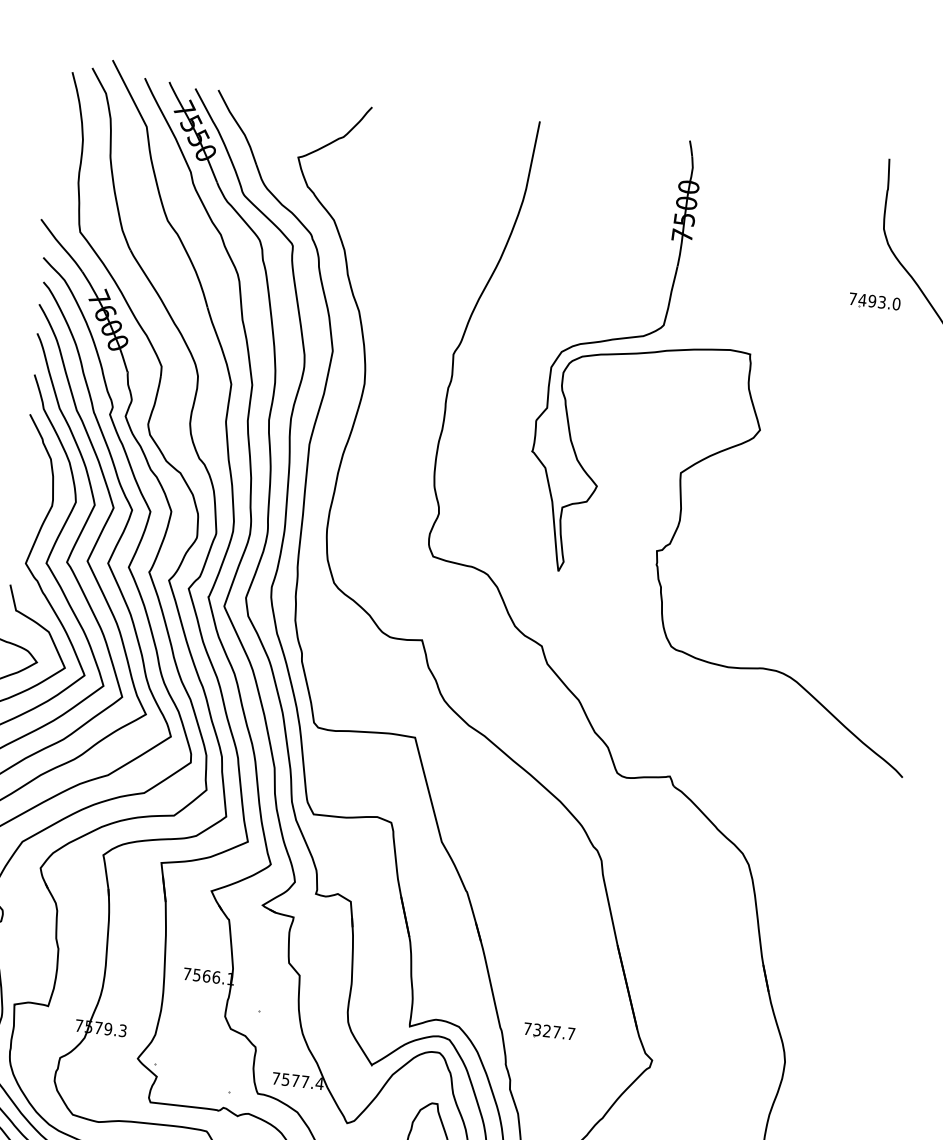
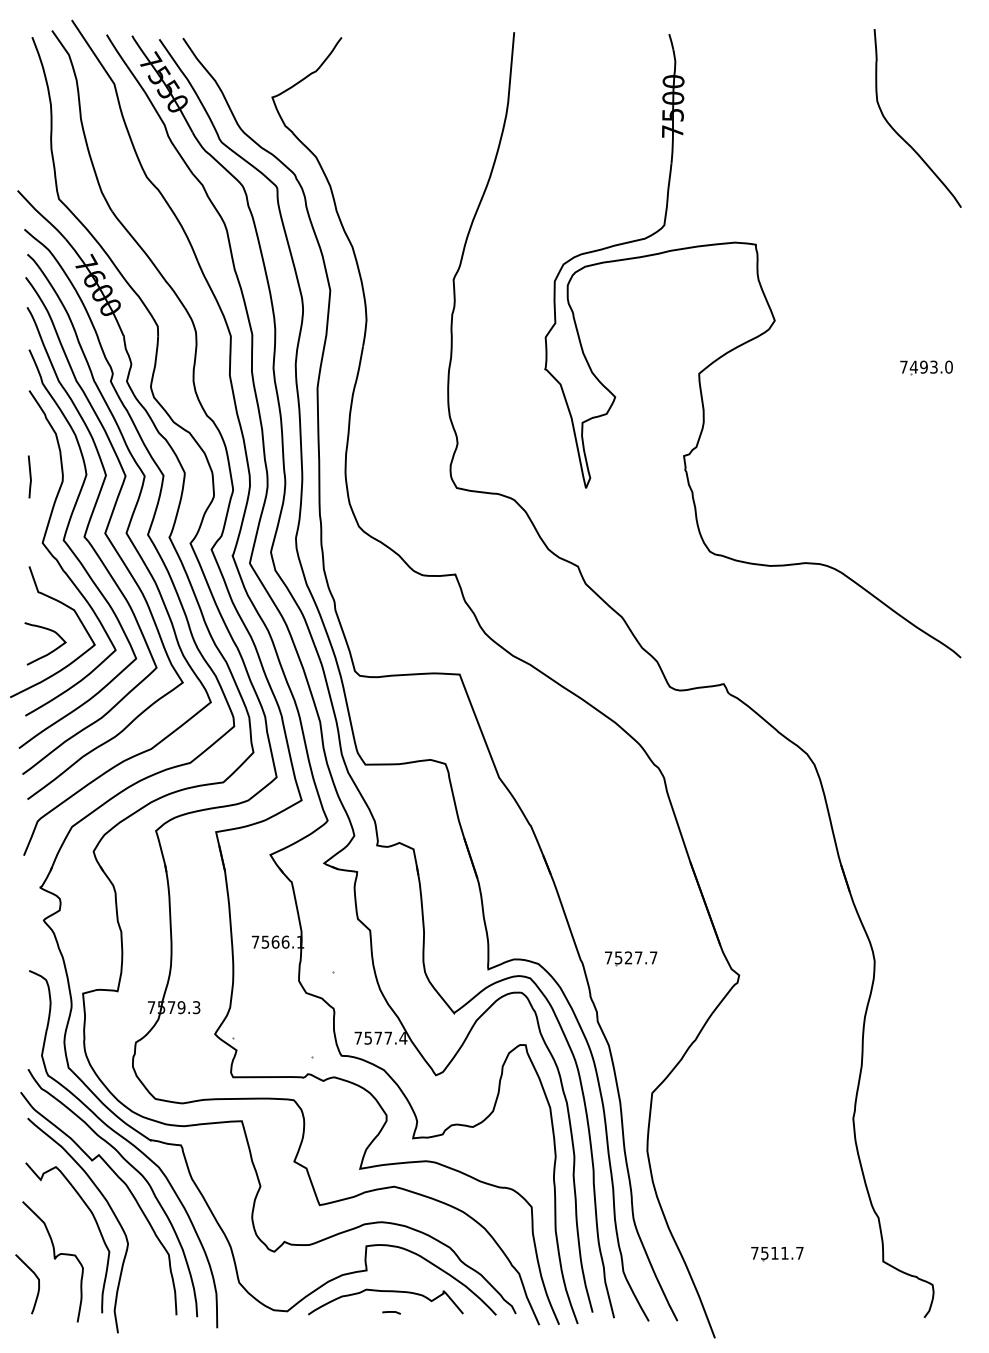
part: (874, 301) -> (926, 367), moved
curve: (20, 497) -> (29, 476), added
text: (537, 1029) -> (618, 957), 7327.7 -> 7527.7

